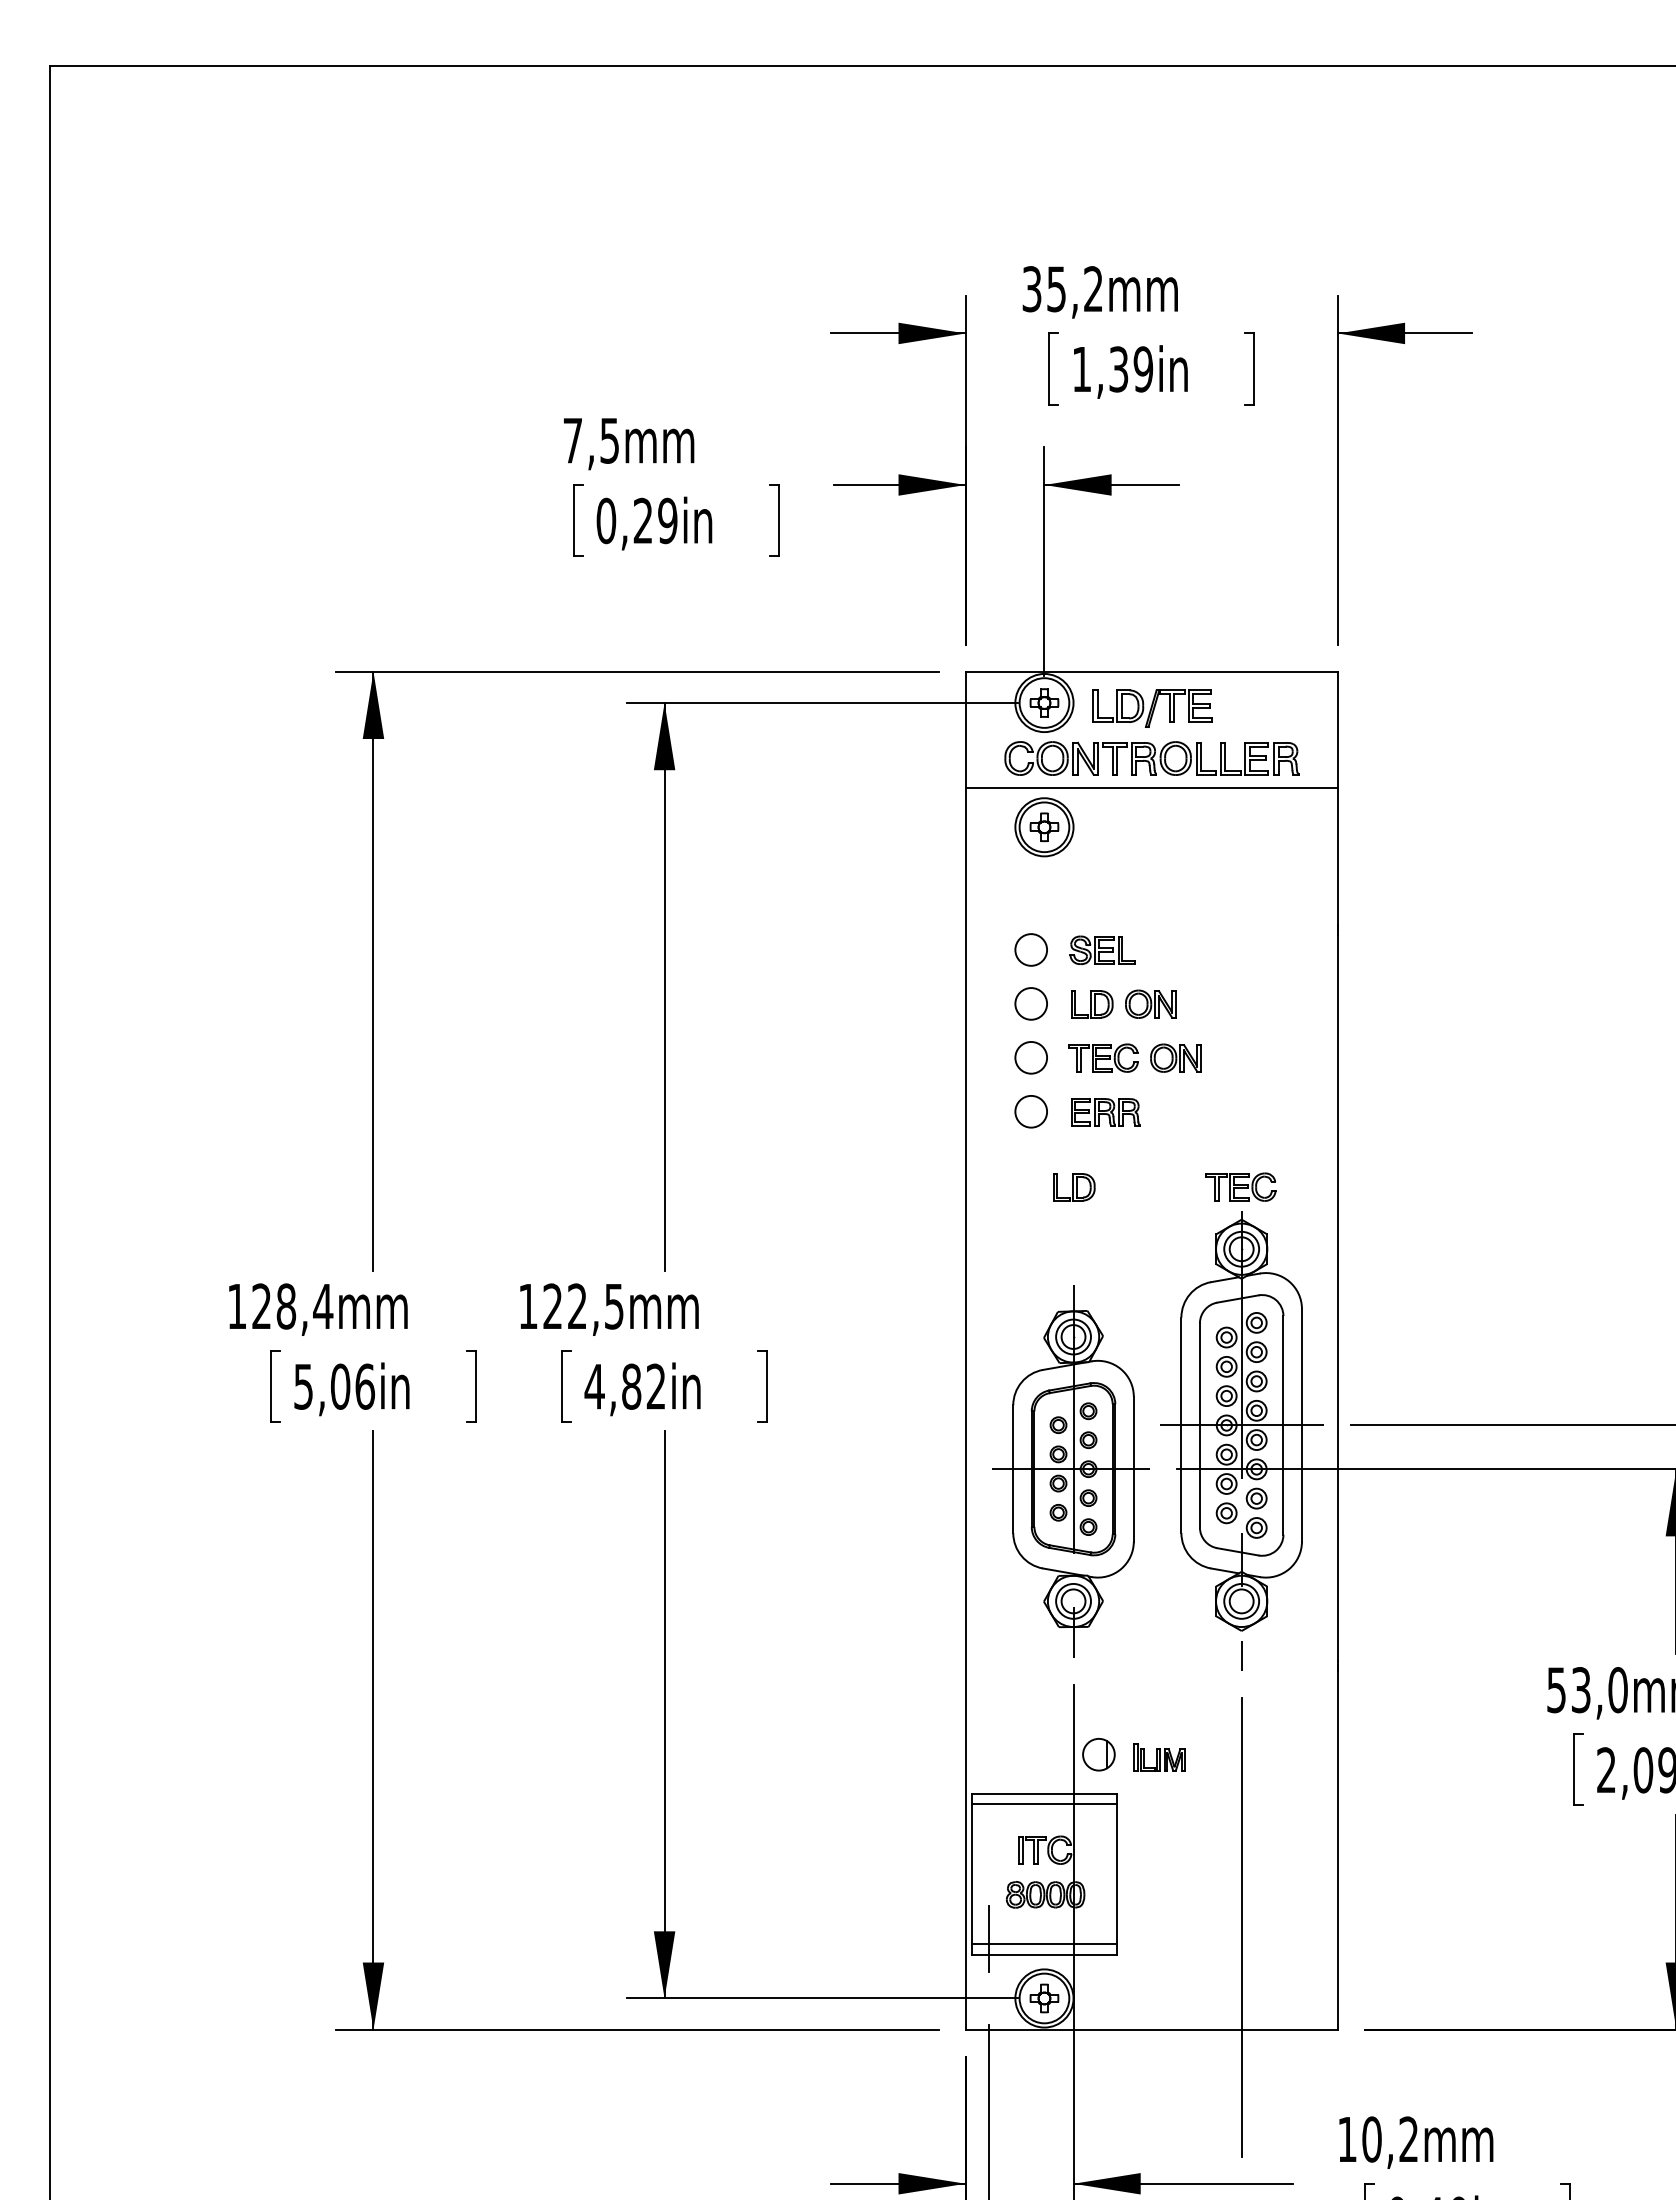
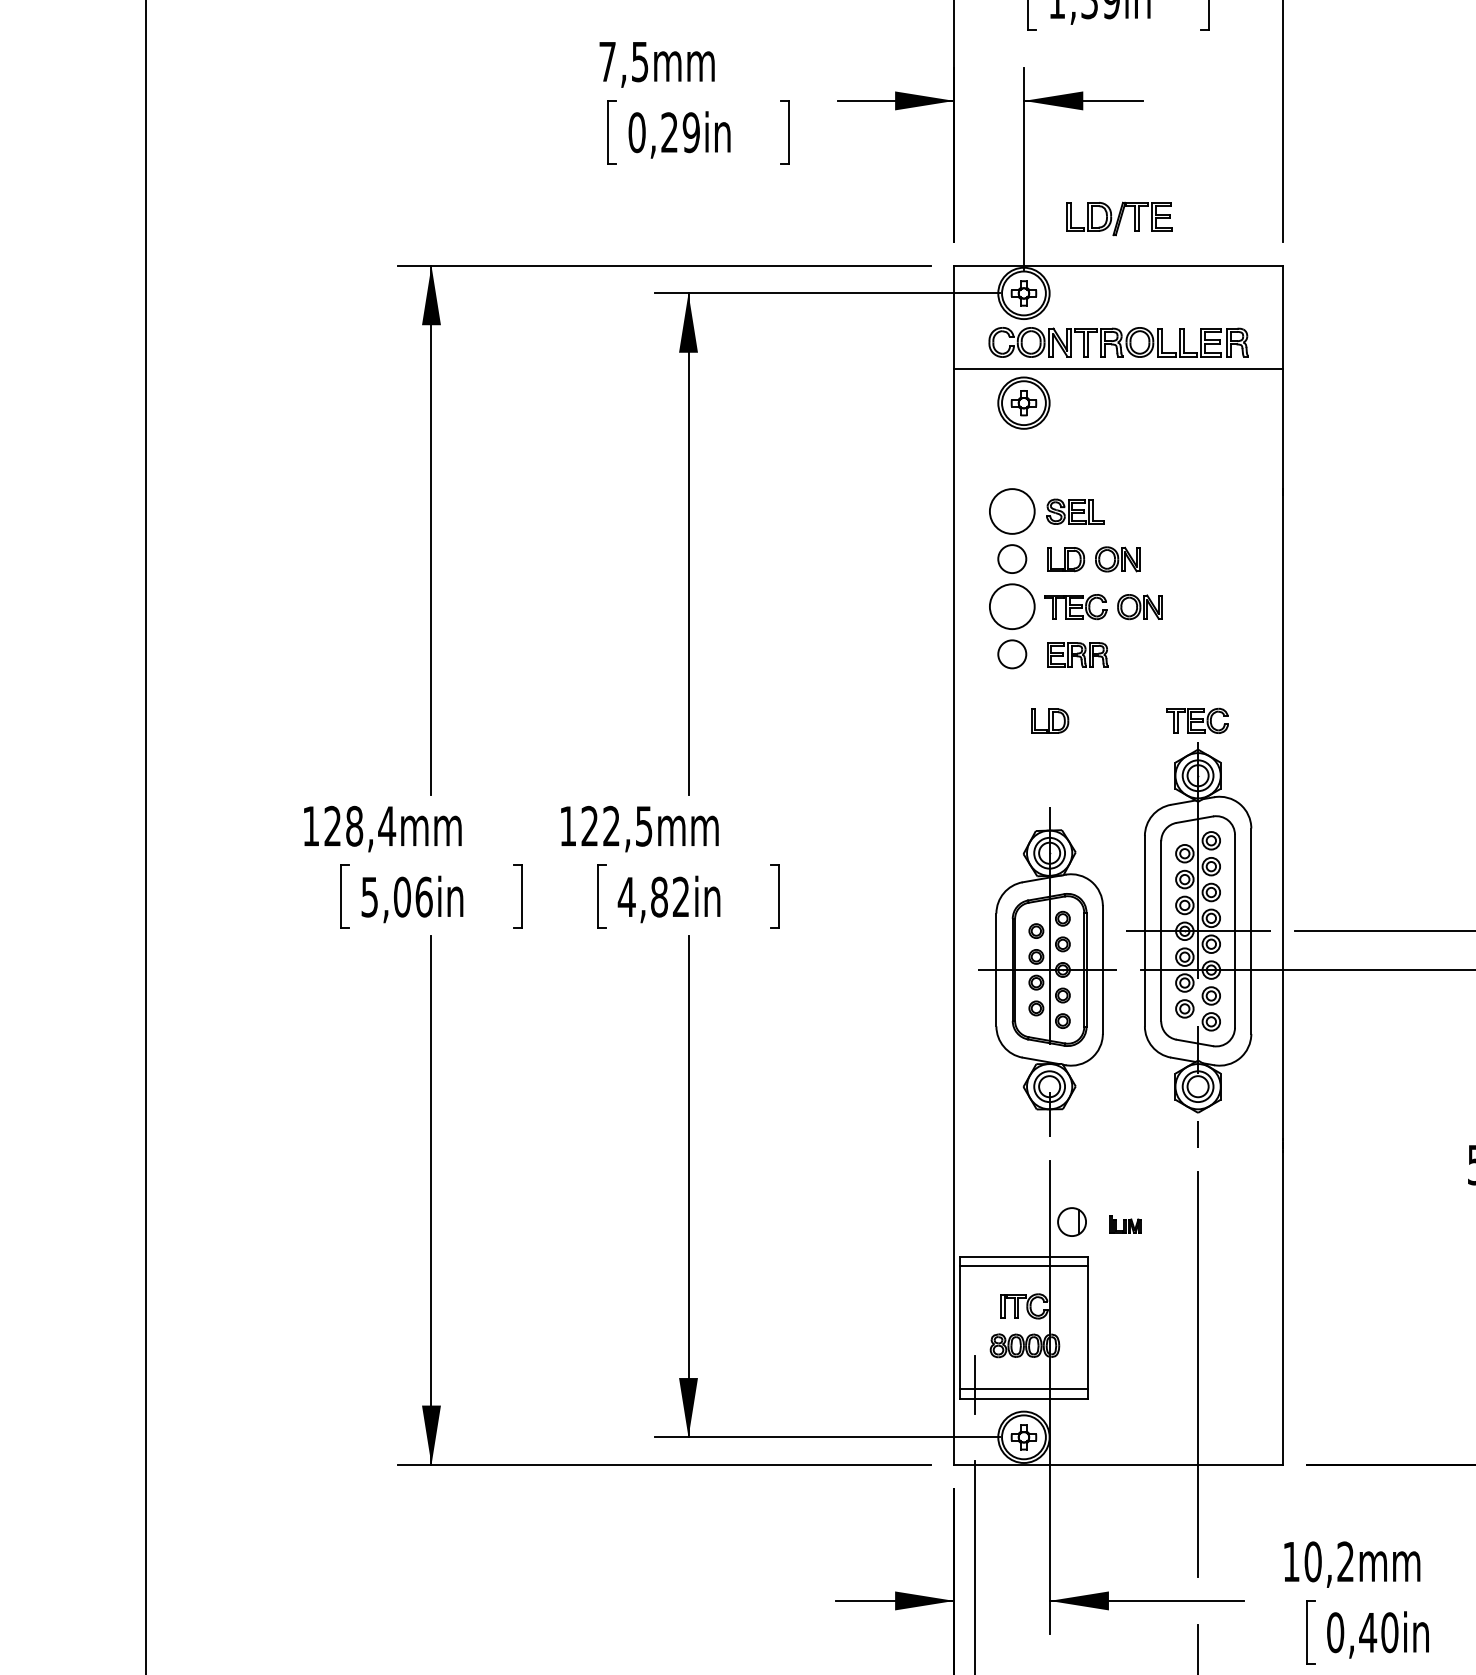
part: (1152, 708) -> (1119, 218), moved
circle: (1031, 949) -> (1012, 511), size x1.6
circle: (1031, 1057) -> (1012, 606), size x1.6
part: (1159, 1757) -> (1125, 1224), size x0.7

